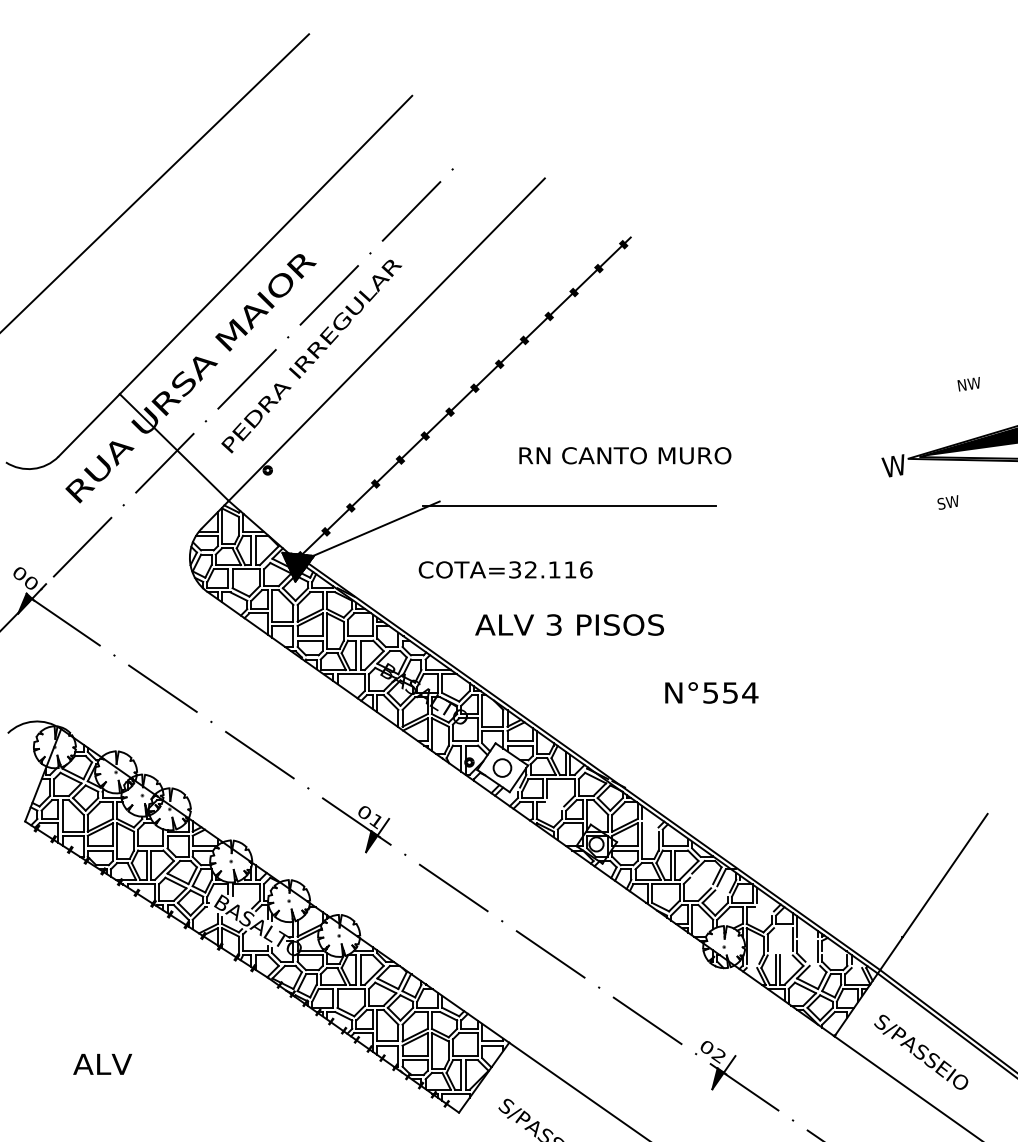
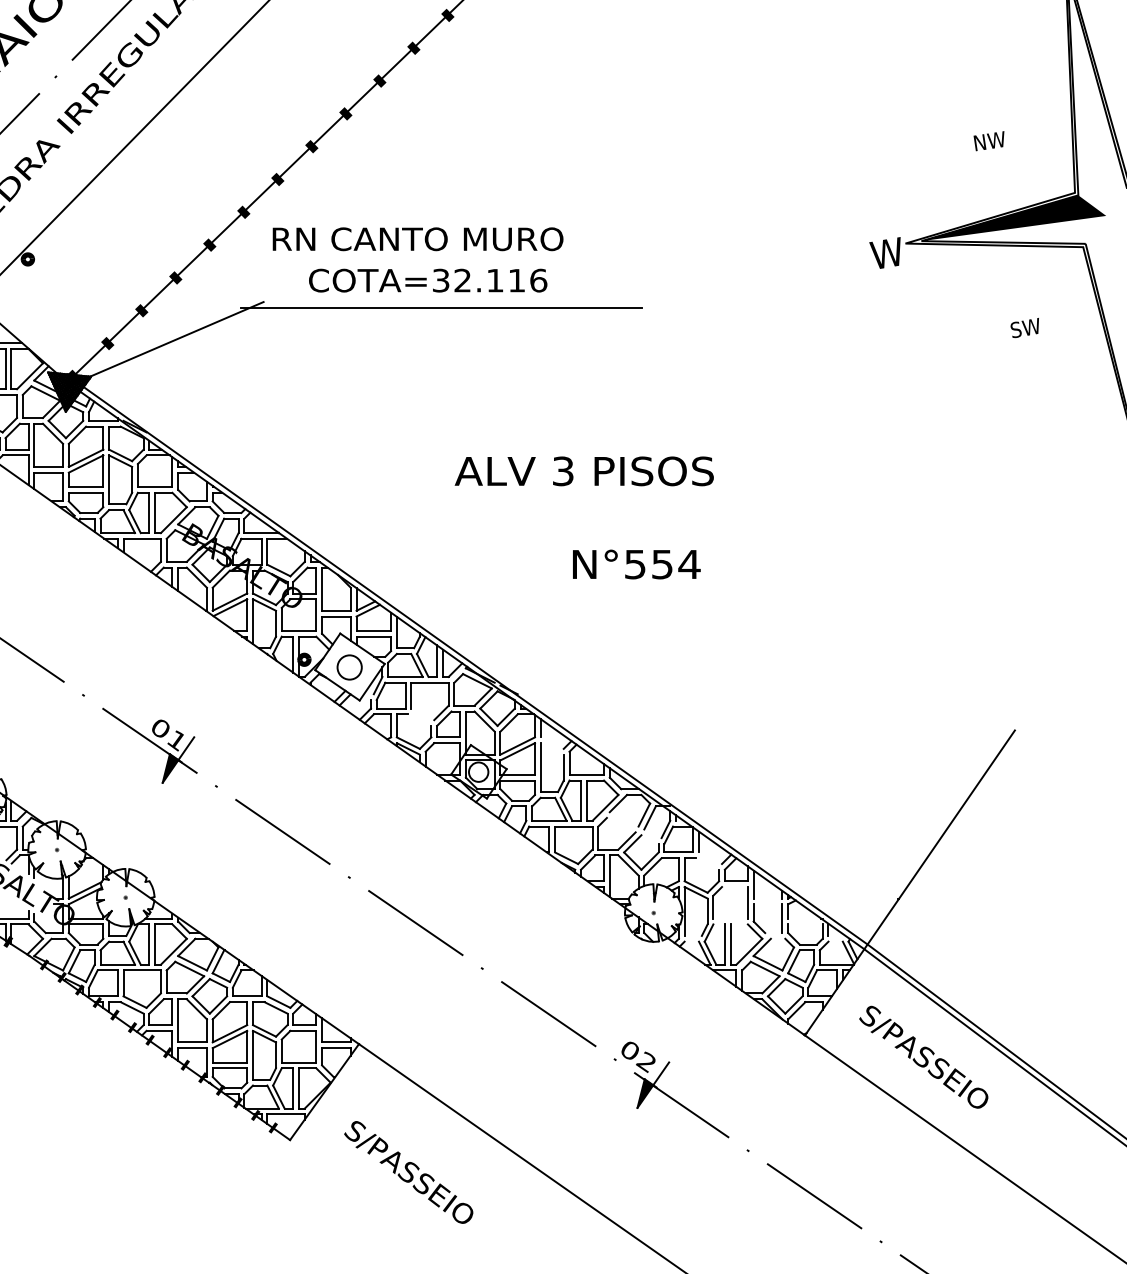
text: (625, 455) -> (418, 238), moved
text: (947, 502) -> (1024, 328), moved
text: (505, 569) -> (427, 280), moved
text: (569, 624) -> (584, 470), moved

